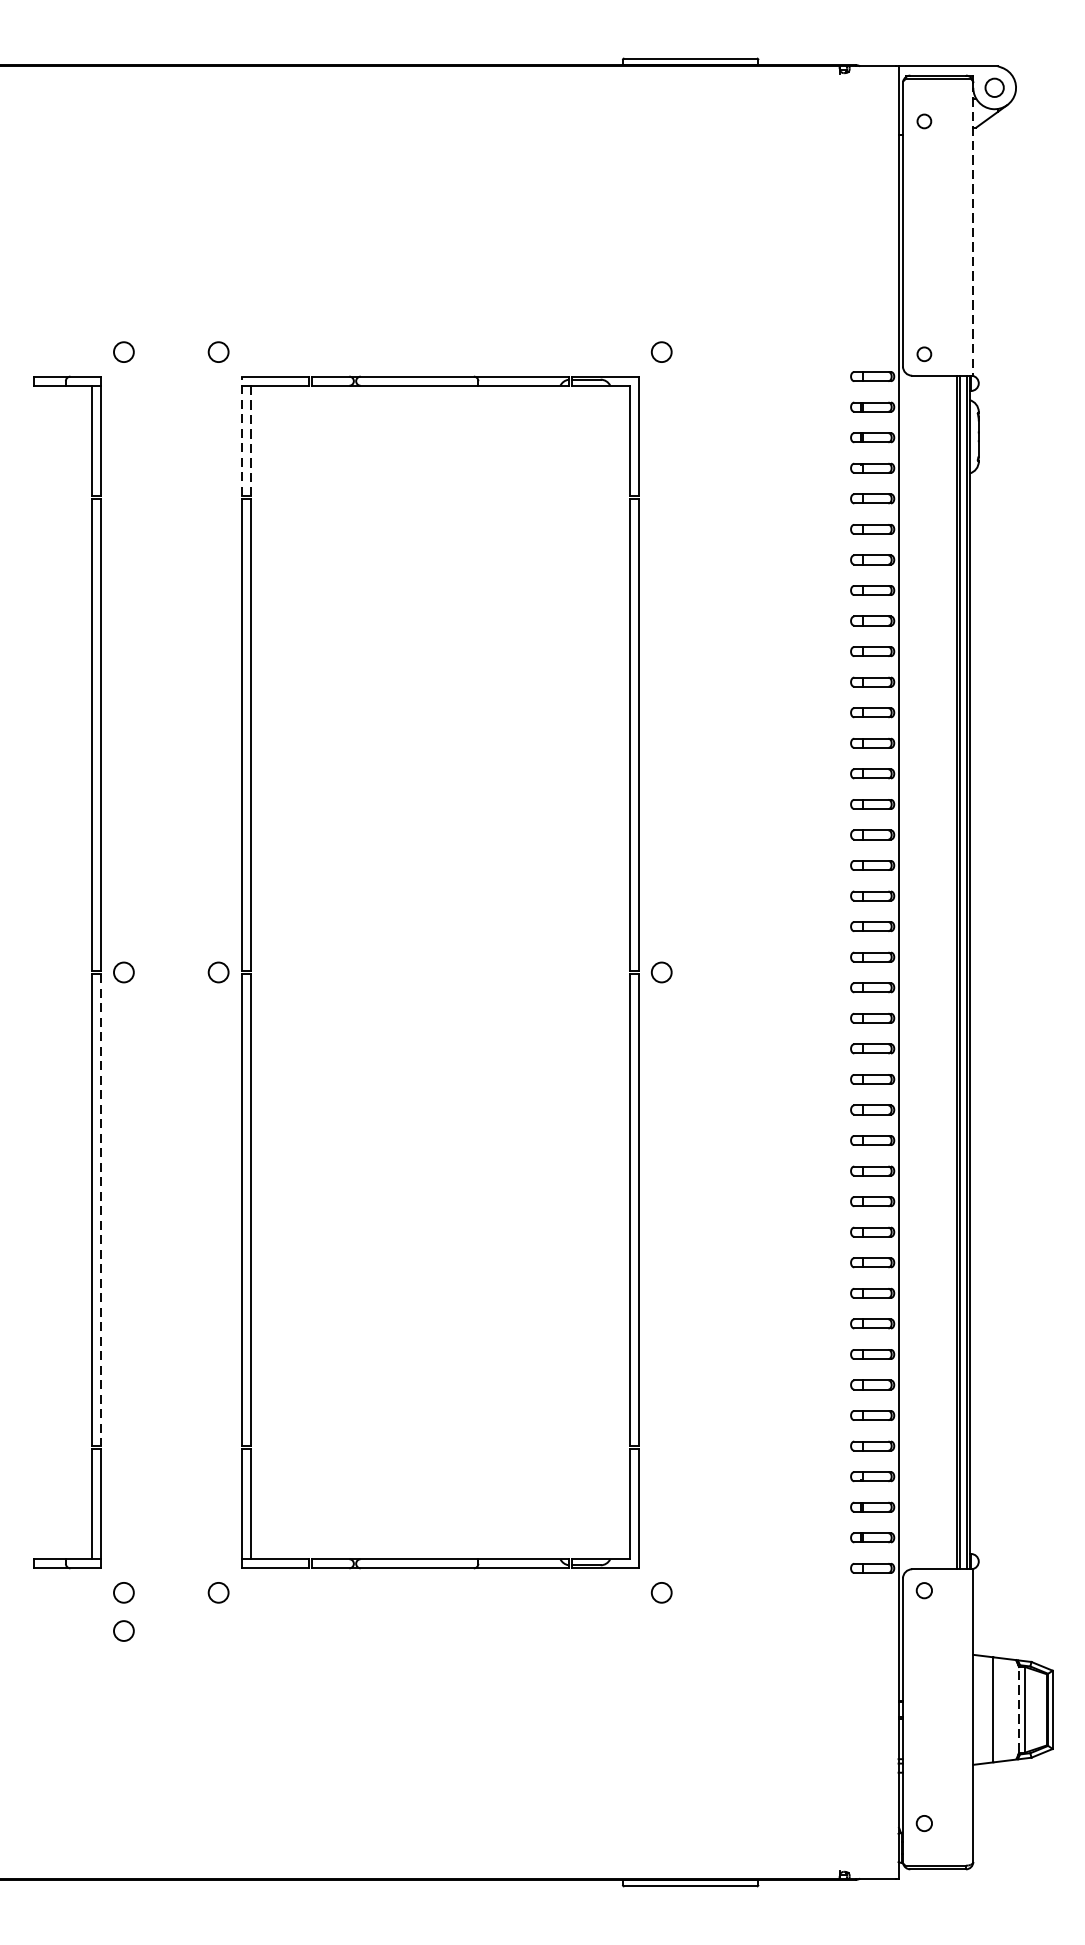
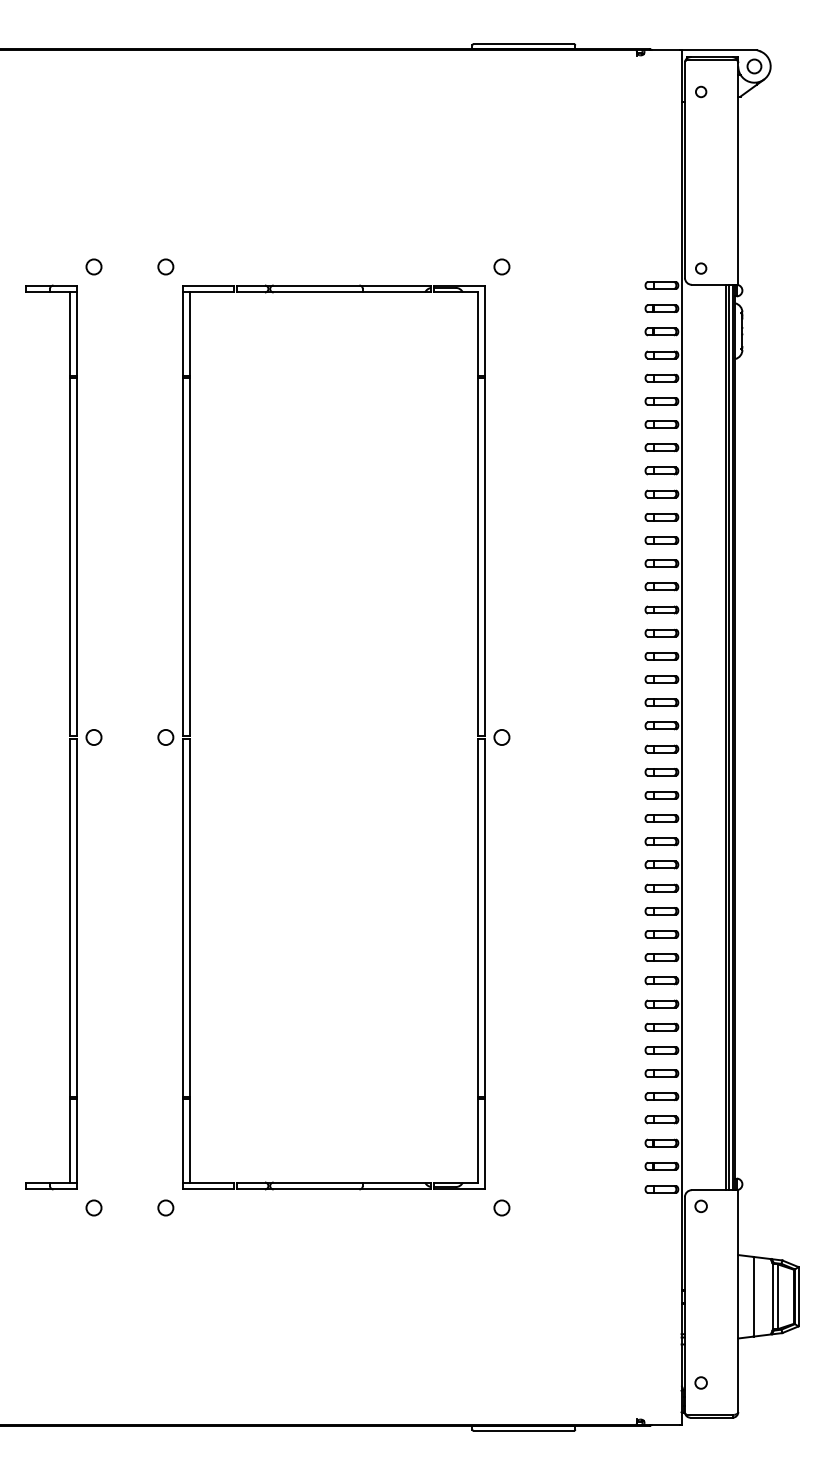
line: (973, 230) -> (738, 174), dashed -> solid
line: (241, 435) -> (183, 330), dashed -> solid
line: (251, 441) -> (190, 334), dashed -> solid
line: (100, 1211) -> (76, 918), dashed -> solid
circle: (123, 1630) -> (93, 1236), removed
line: (1019, 1709) -> (773, 1296), dashed -> solid

